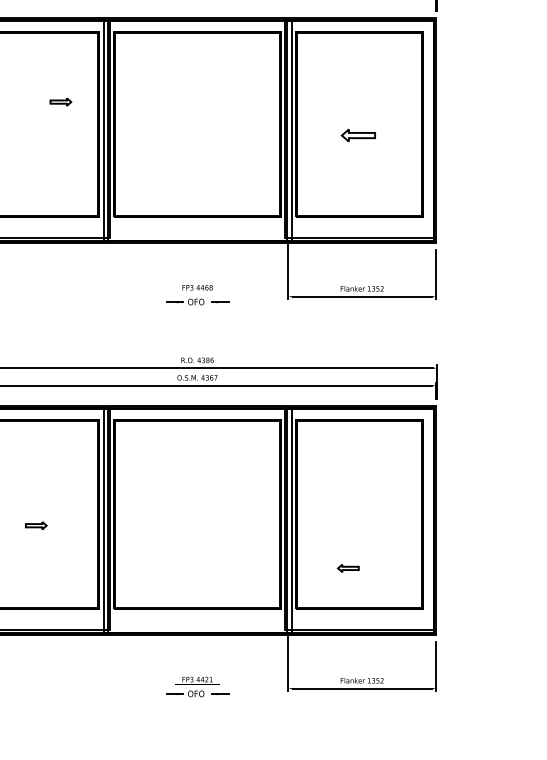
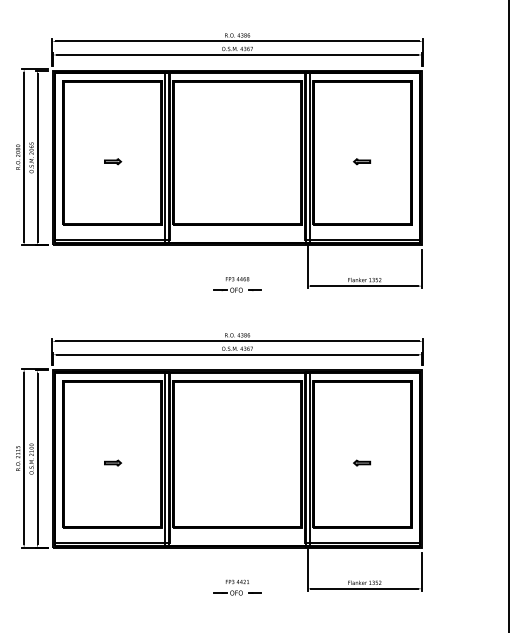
part: (61, 101) -> (113, 161), moved
part: (359, 135) -> (362, 161), size x0.62
part: (348, 567) -> (362, 462), moved

